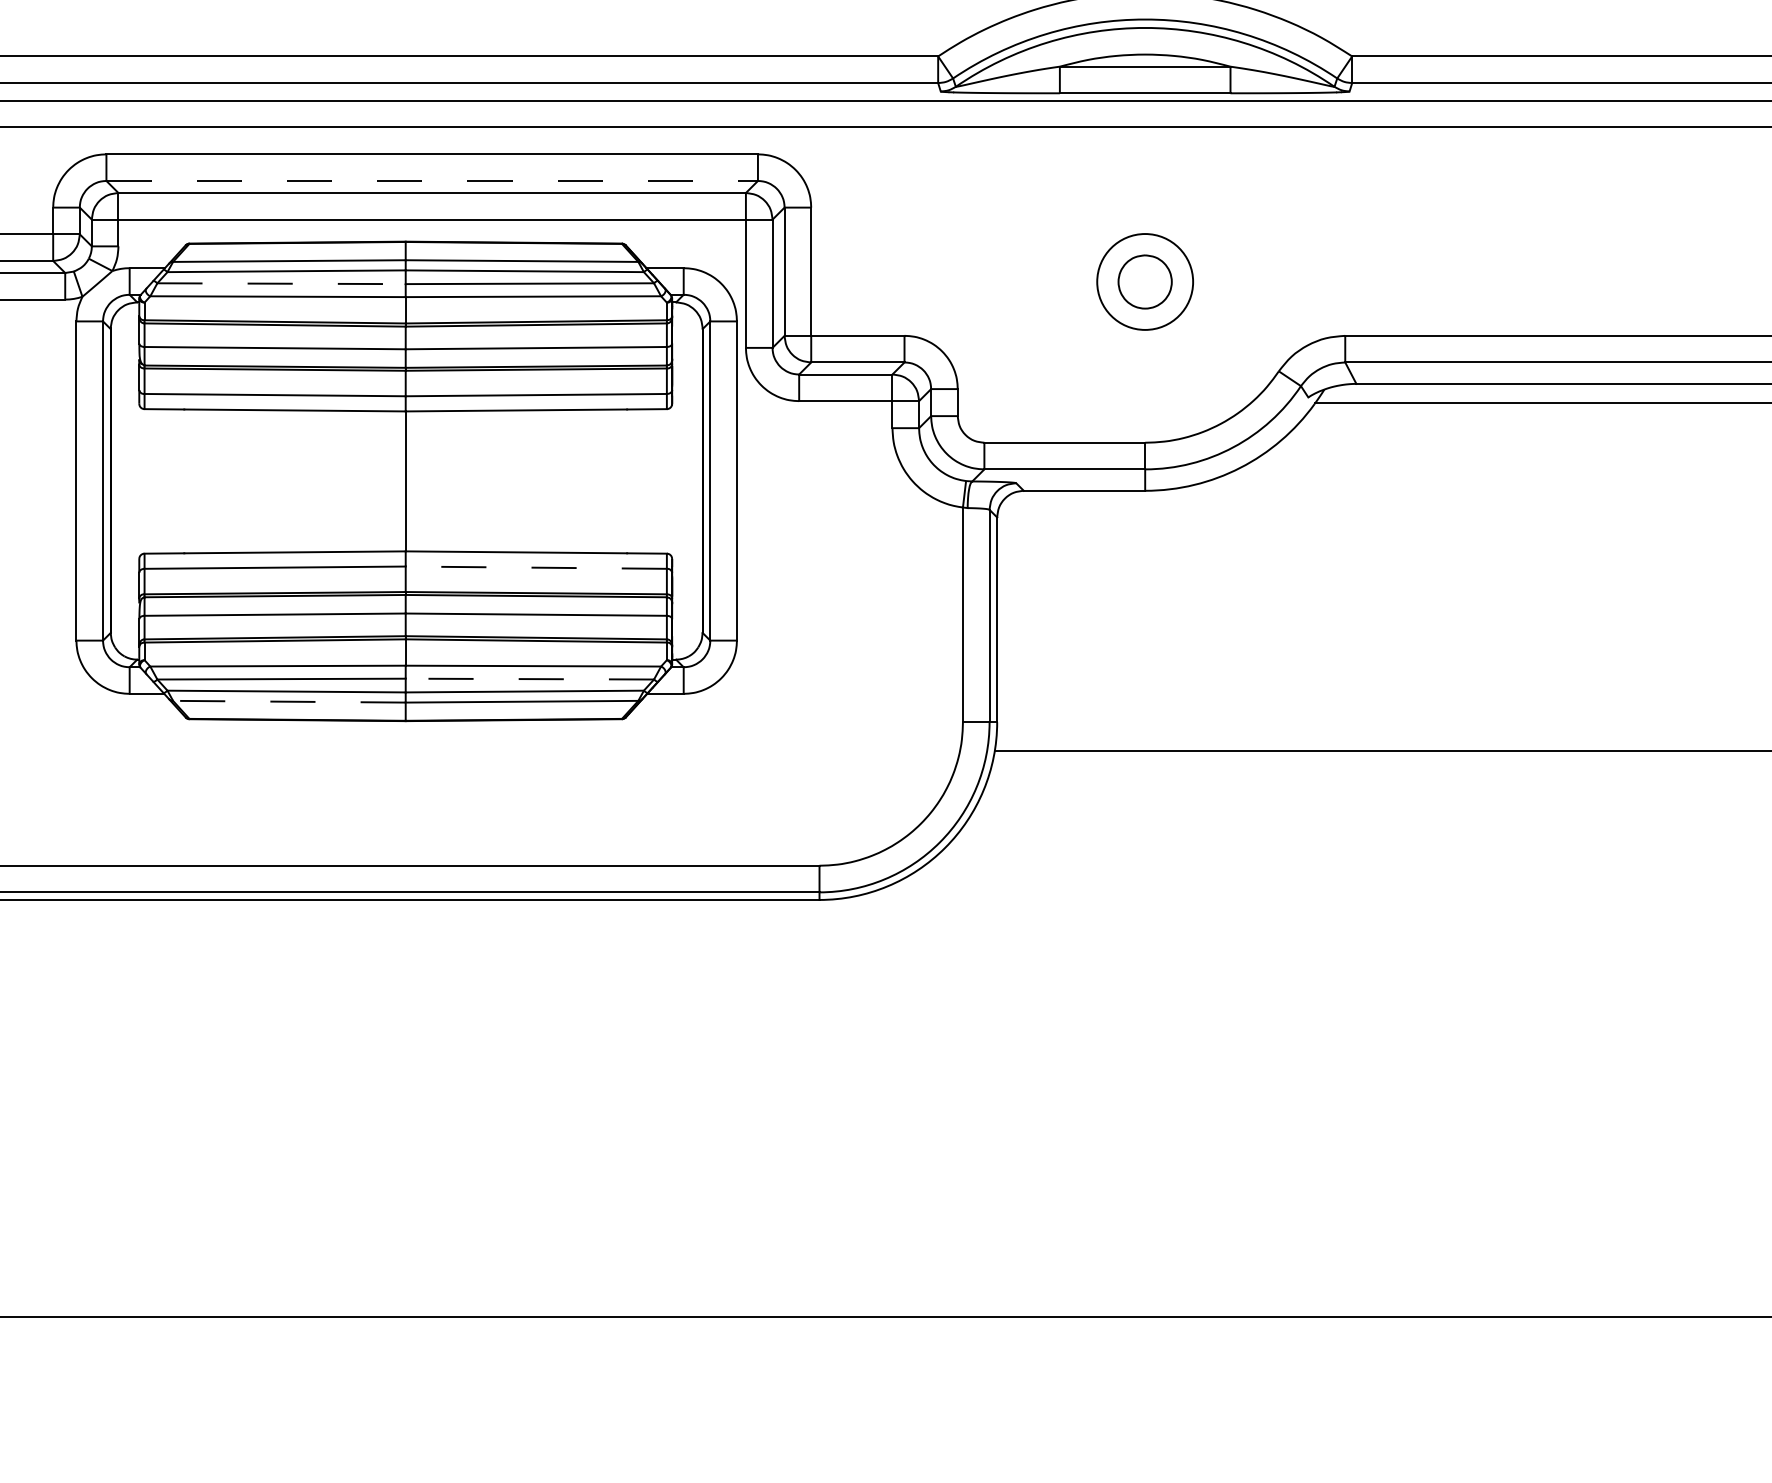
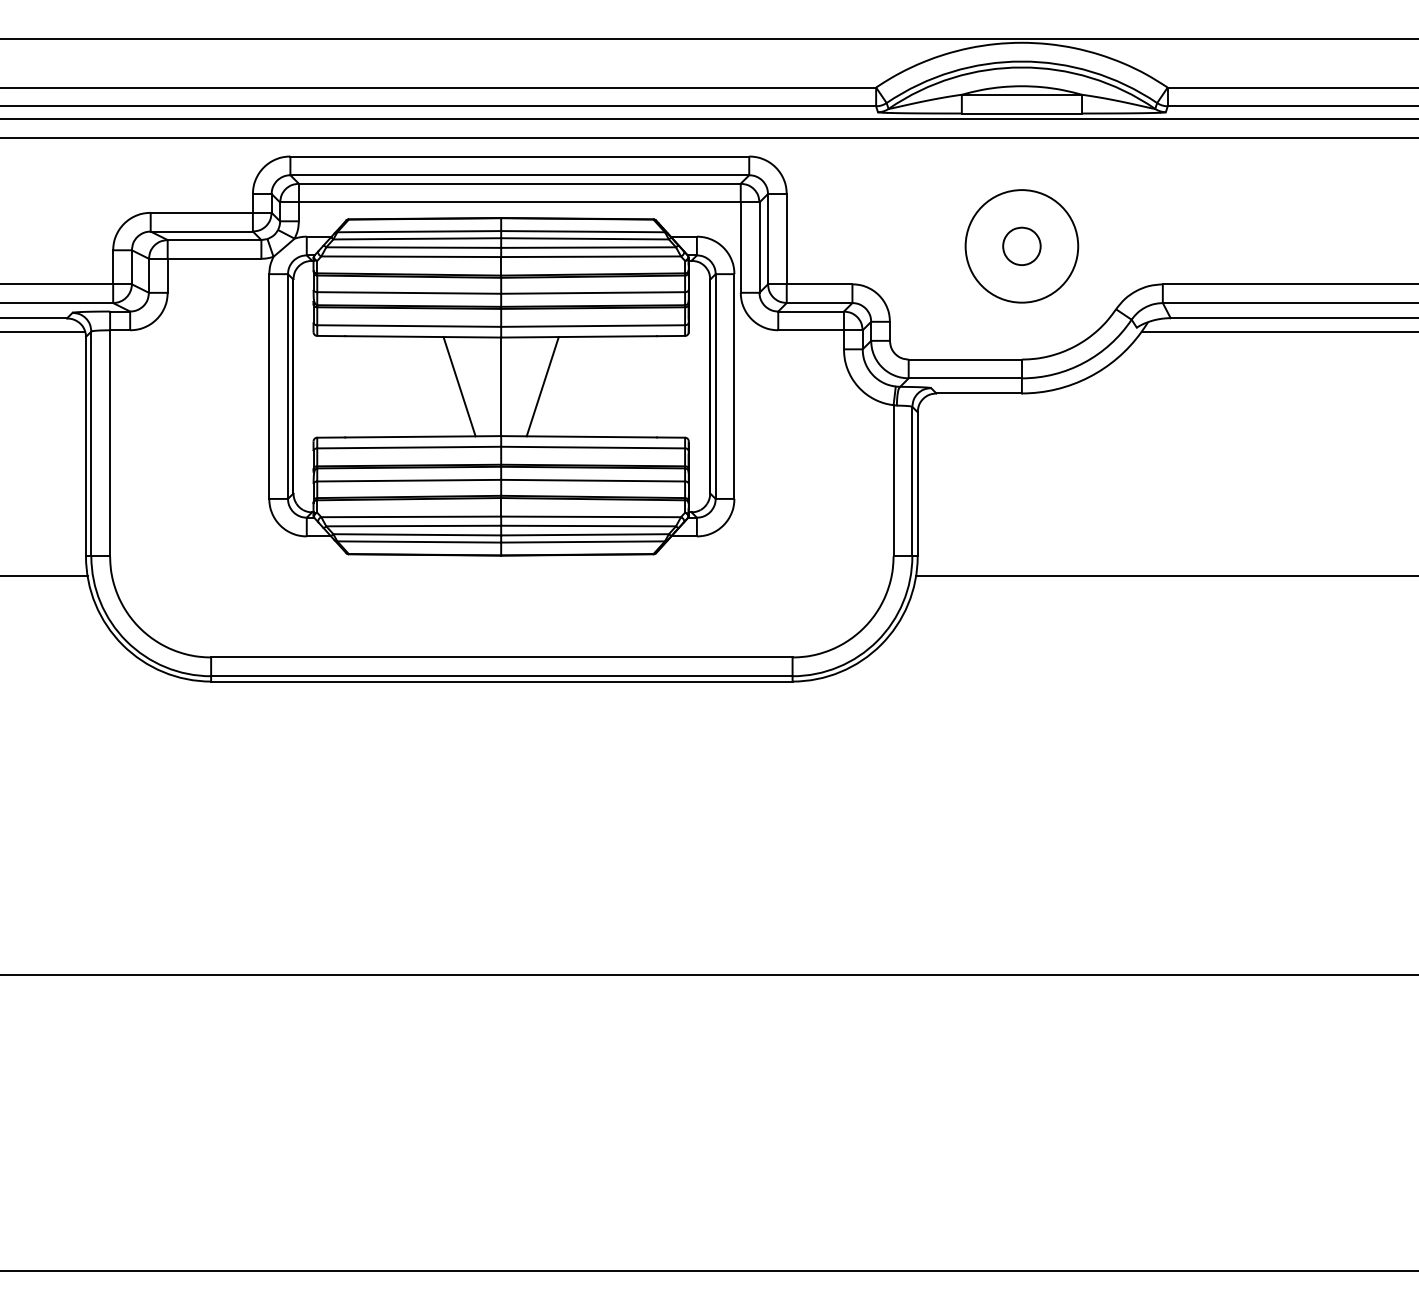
line: (433, 181) -> (520, 175), dashed -> solid
circle: (1144, 282) -> (1021, 246), size x1.67
line: (282, 283) -> (414, 247), dashed -> solid
line: (346, 480) -> (459, 386), added
line: (464, 480) -> (542, 386), added
line: (536, 567) -> (593, 447), dashed -> solid
line: (529, 679) -> (588, 526), dashed -> solid
line: (289, 701) -> (419, 541), dashed -> solid

